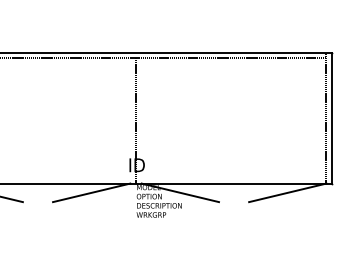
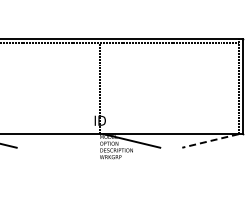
line: (90, 192) -> (66, 140), removed
line: (287, 193) -> (210, 141), solid -> dashed

